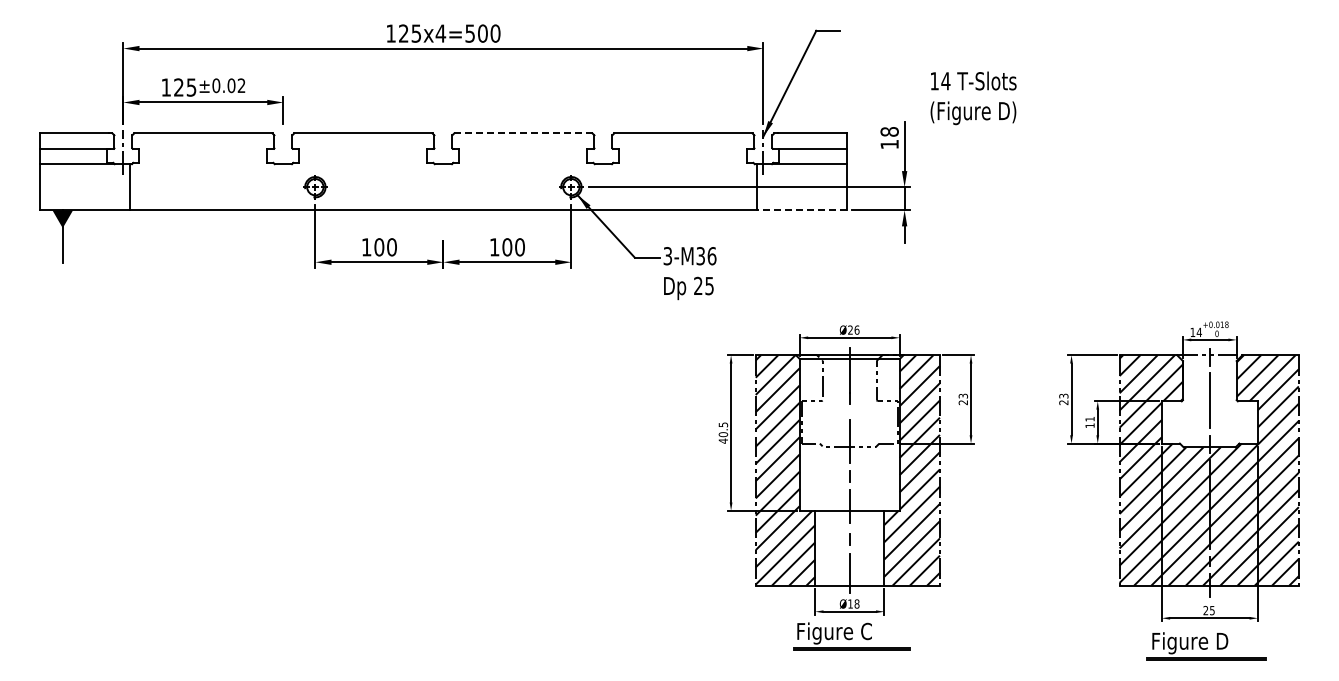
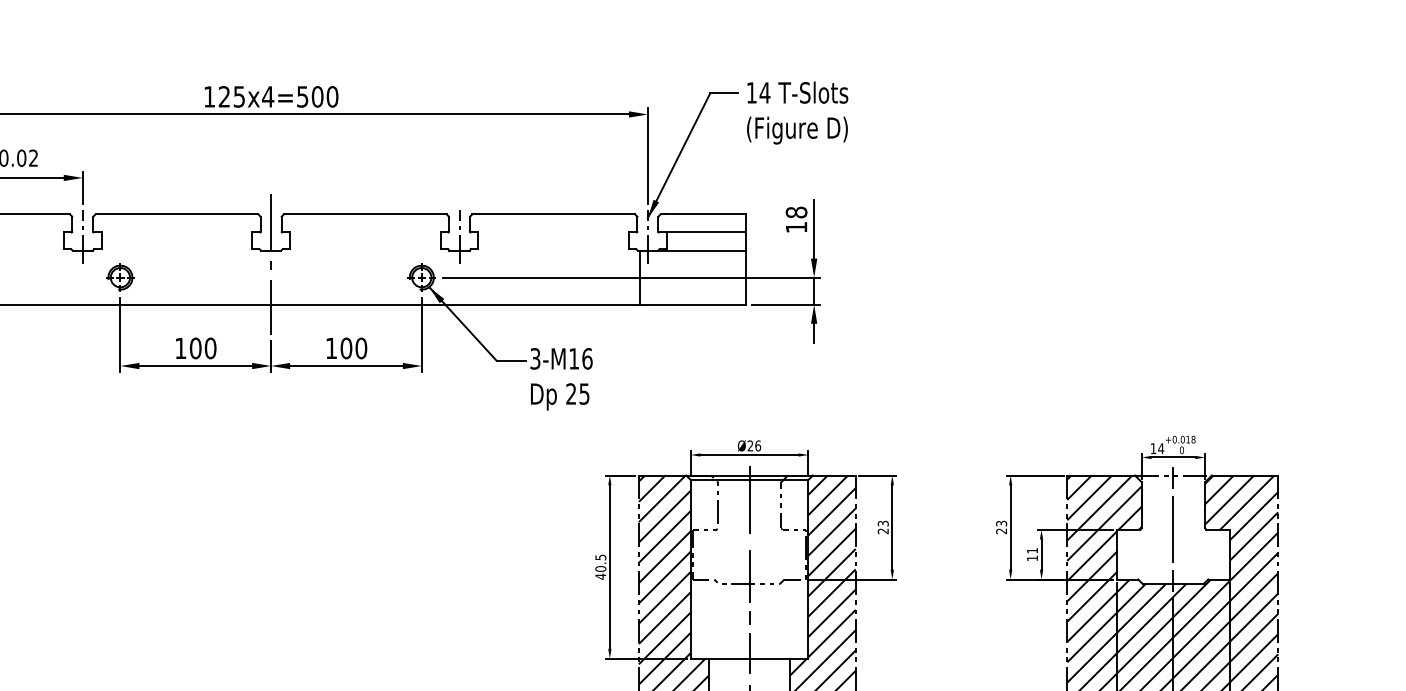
text: (973, 98) -> (797, 113), moved
line: (523, 133) -> (365, 214), dashed -> solid
line: (283, 152) -> (82, 236), added
line: (603, 152) -> (459, 236), added
line: (443, 175) -> (271, 263), added
line: (801, 210) -> (692, 305), dashed -> solid
text: (700, 256) -> (573, 359), 3-M36 -> 3-M16

